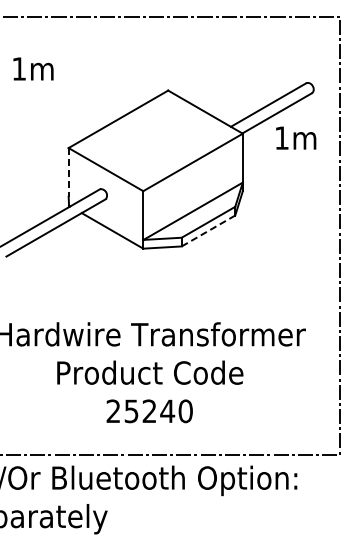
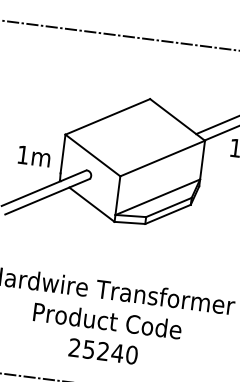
text: (33, 68) -> (34, 156), moved
line: (68, 172) -> (62, 154), dashed -> solid
line: (208, 230) -> (168, 214), dashed -> solid

